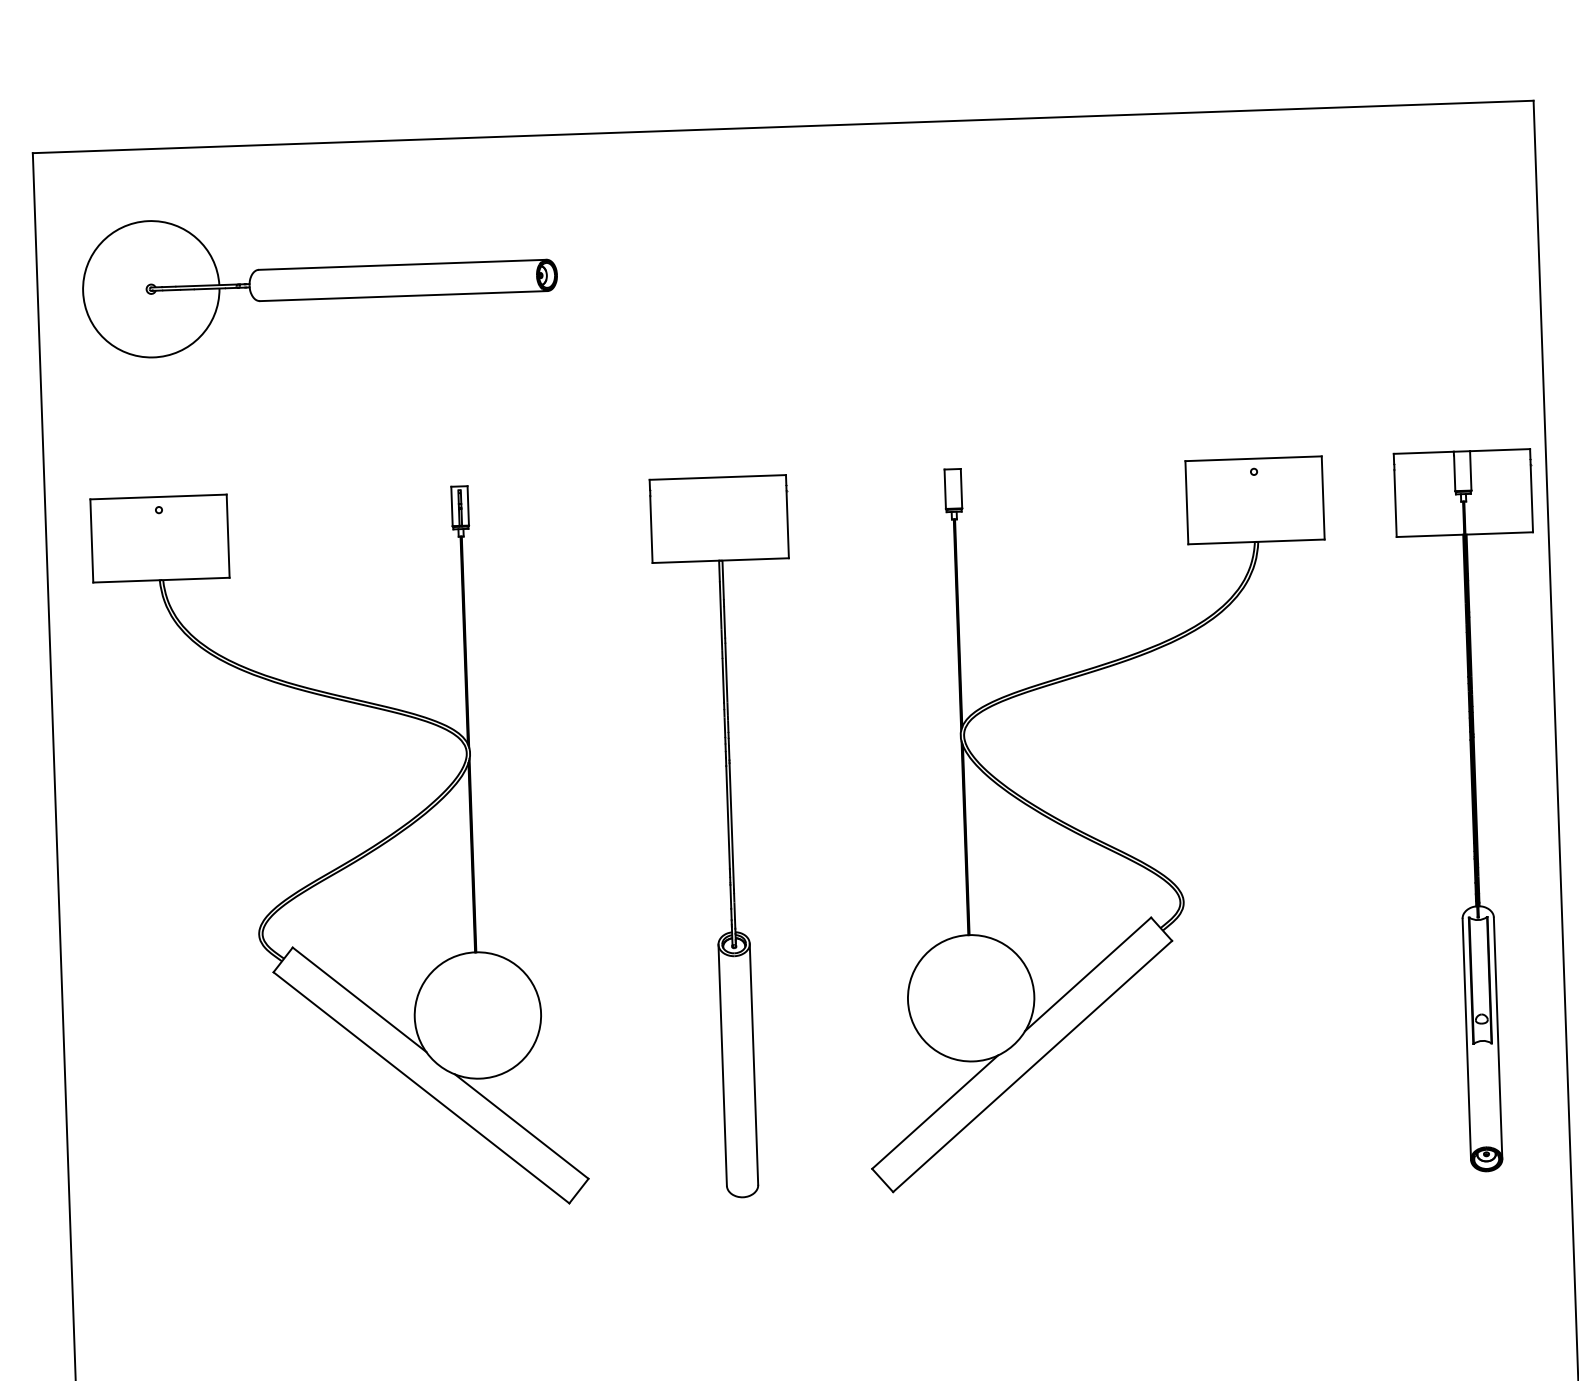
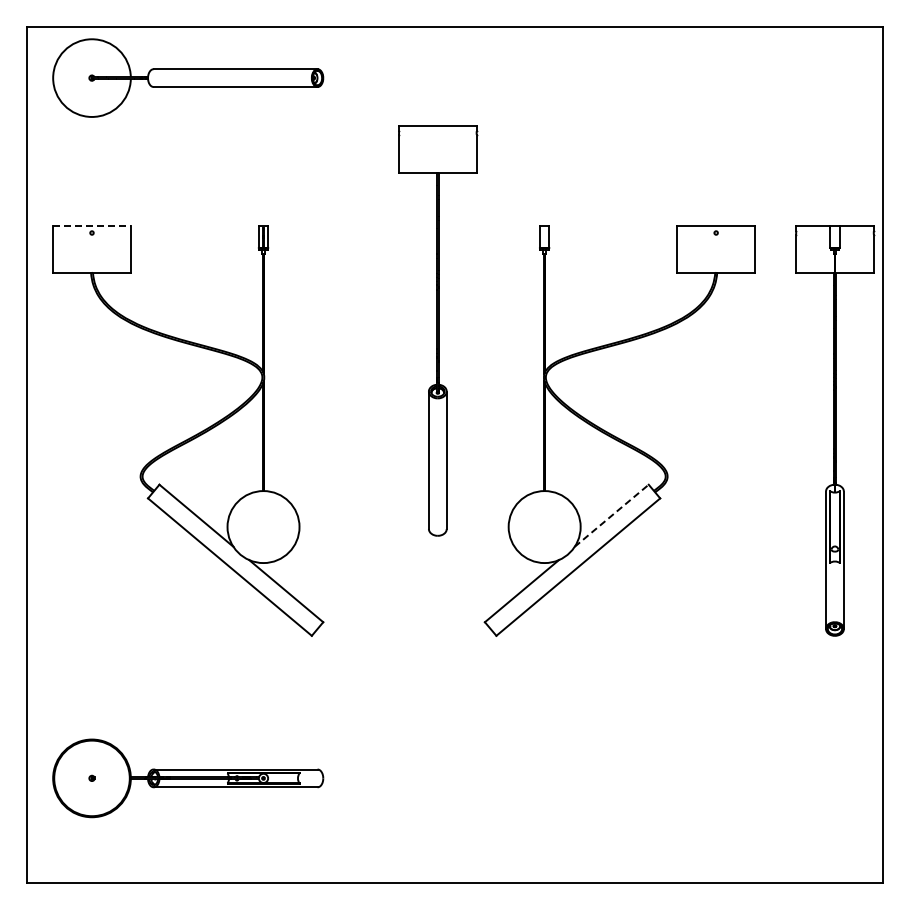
part: (320, 282) -> (188, 77), moved
line: (159, 496) -> (92, 225), solid -> dashed
part: (731, 837) -> (438, 330), moved
line: (1089, 973) -> (612, 515), solid -> dashed

